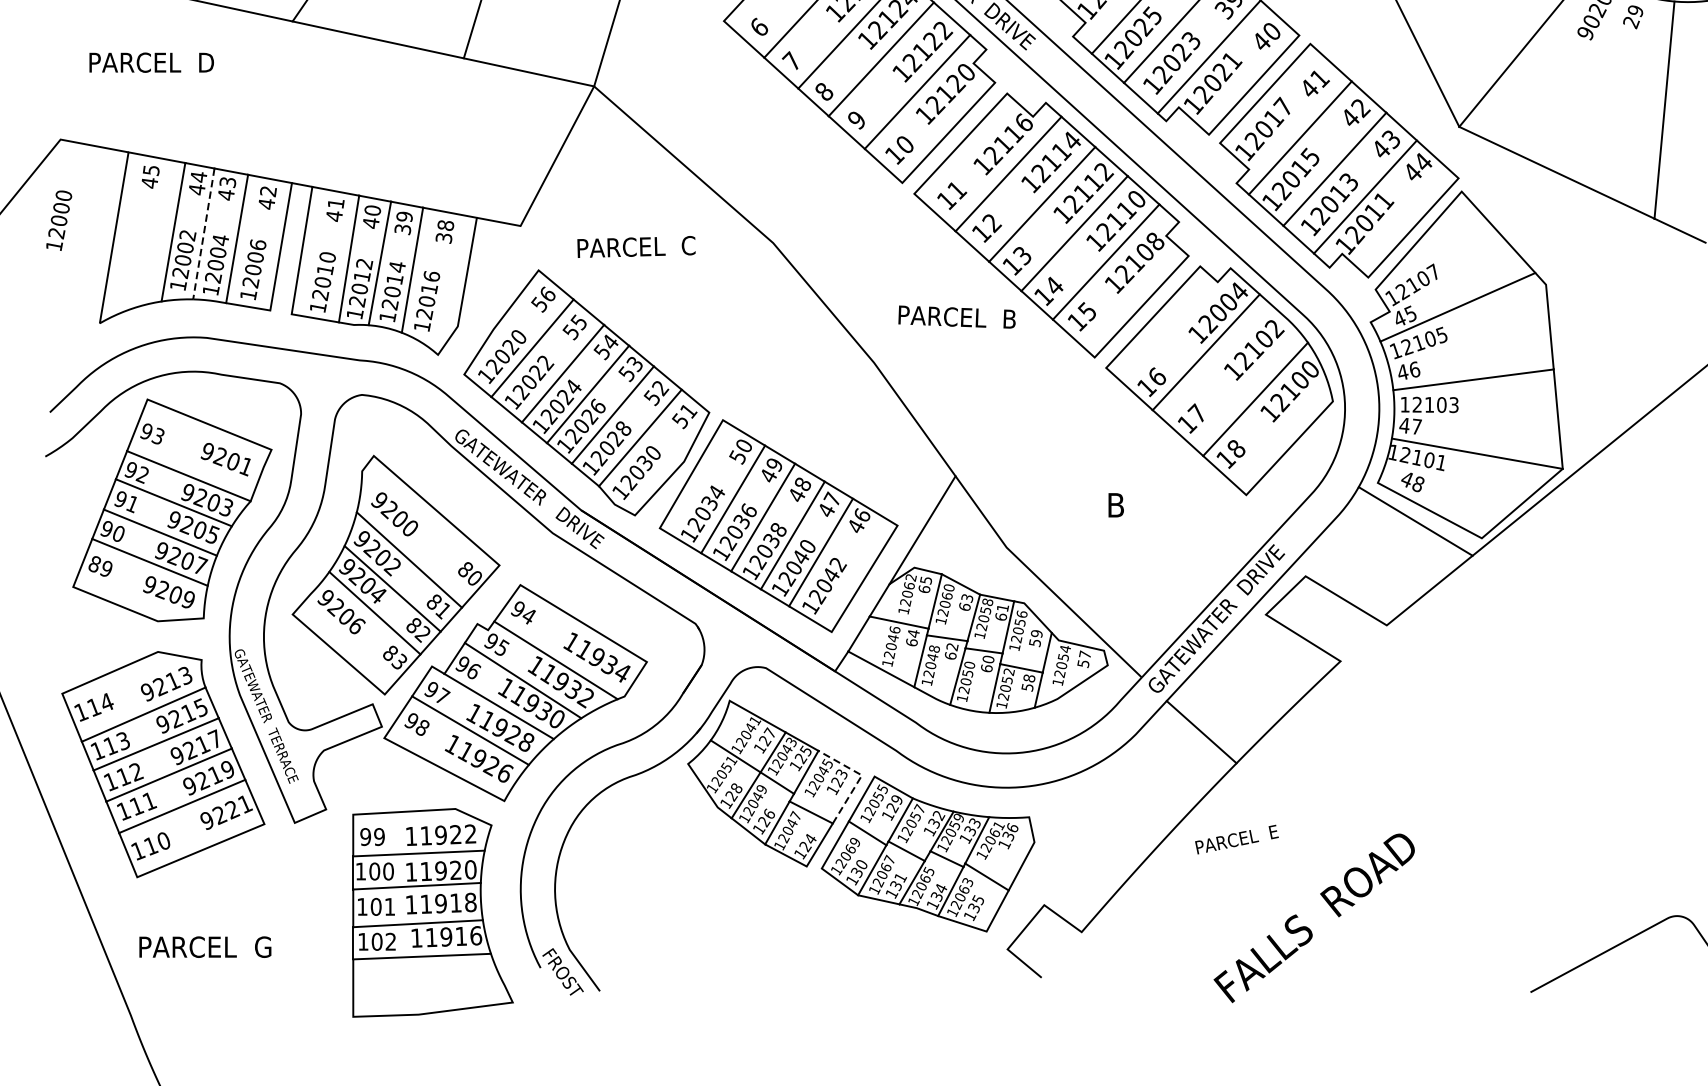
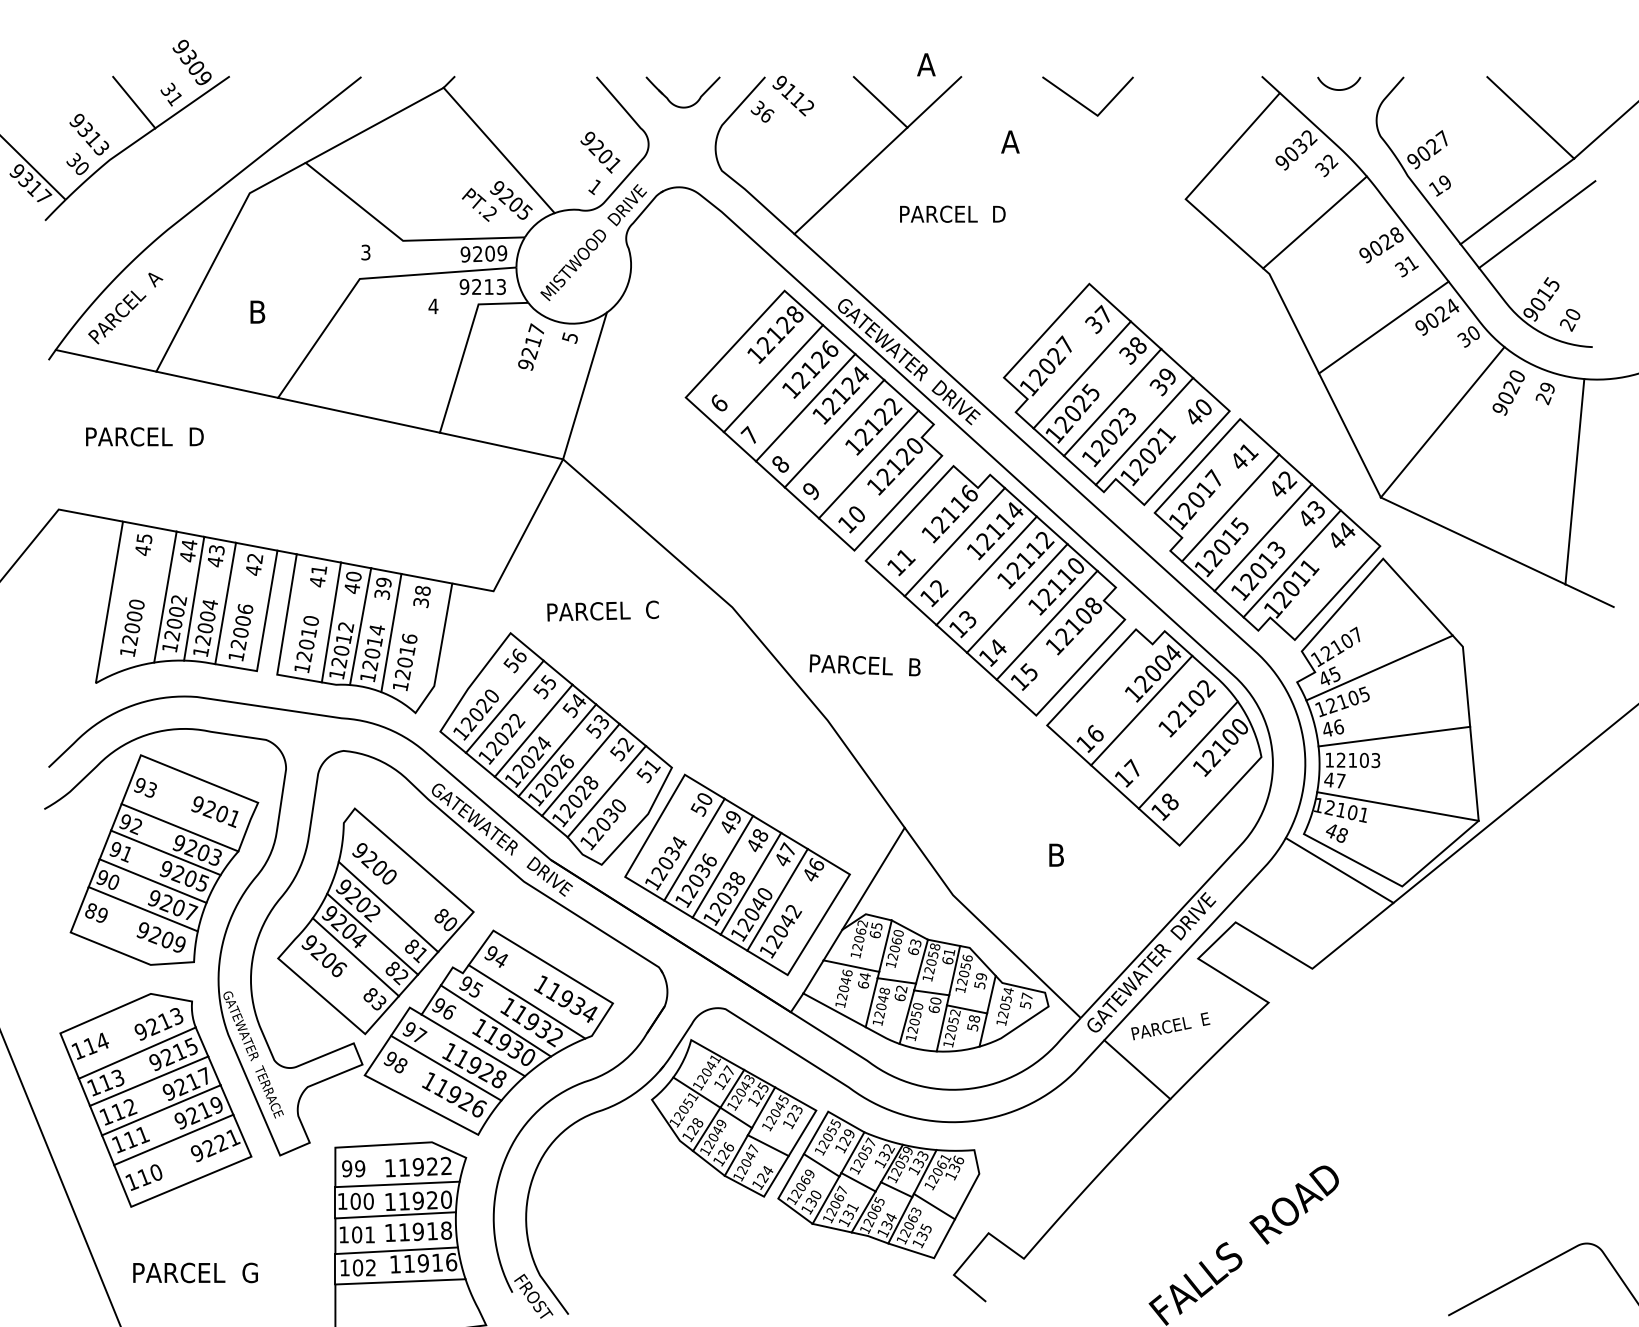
text: (59, 219) -> (132, 627), moved
line: (204, 233) -> (194, 598), dashed -> solid
text: (956, 317) -> (864, 665), moved
line: (861, 777) -> (815, 1112), dashed -> solid
text: (1236, 839) -> (1170, 1026), moved

